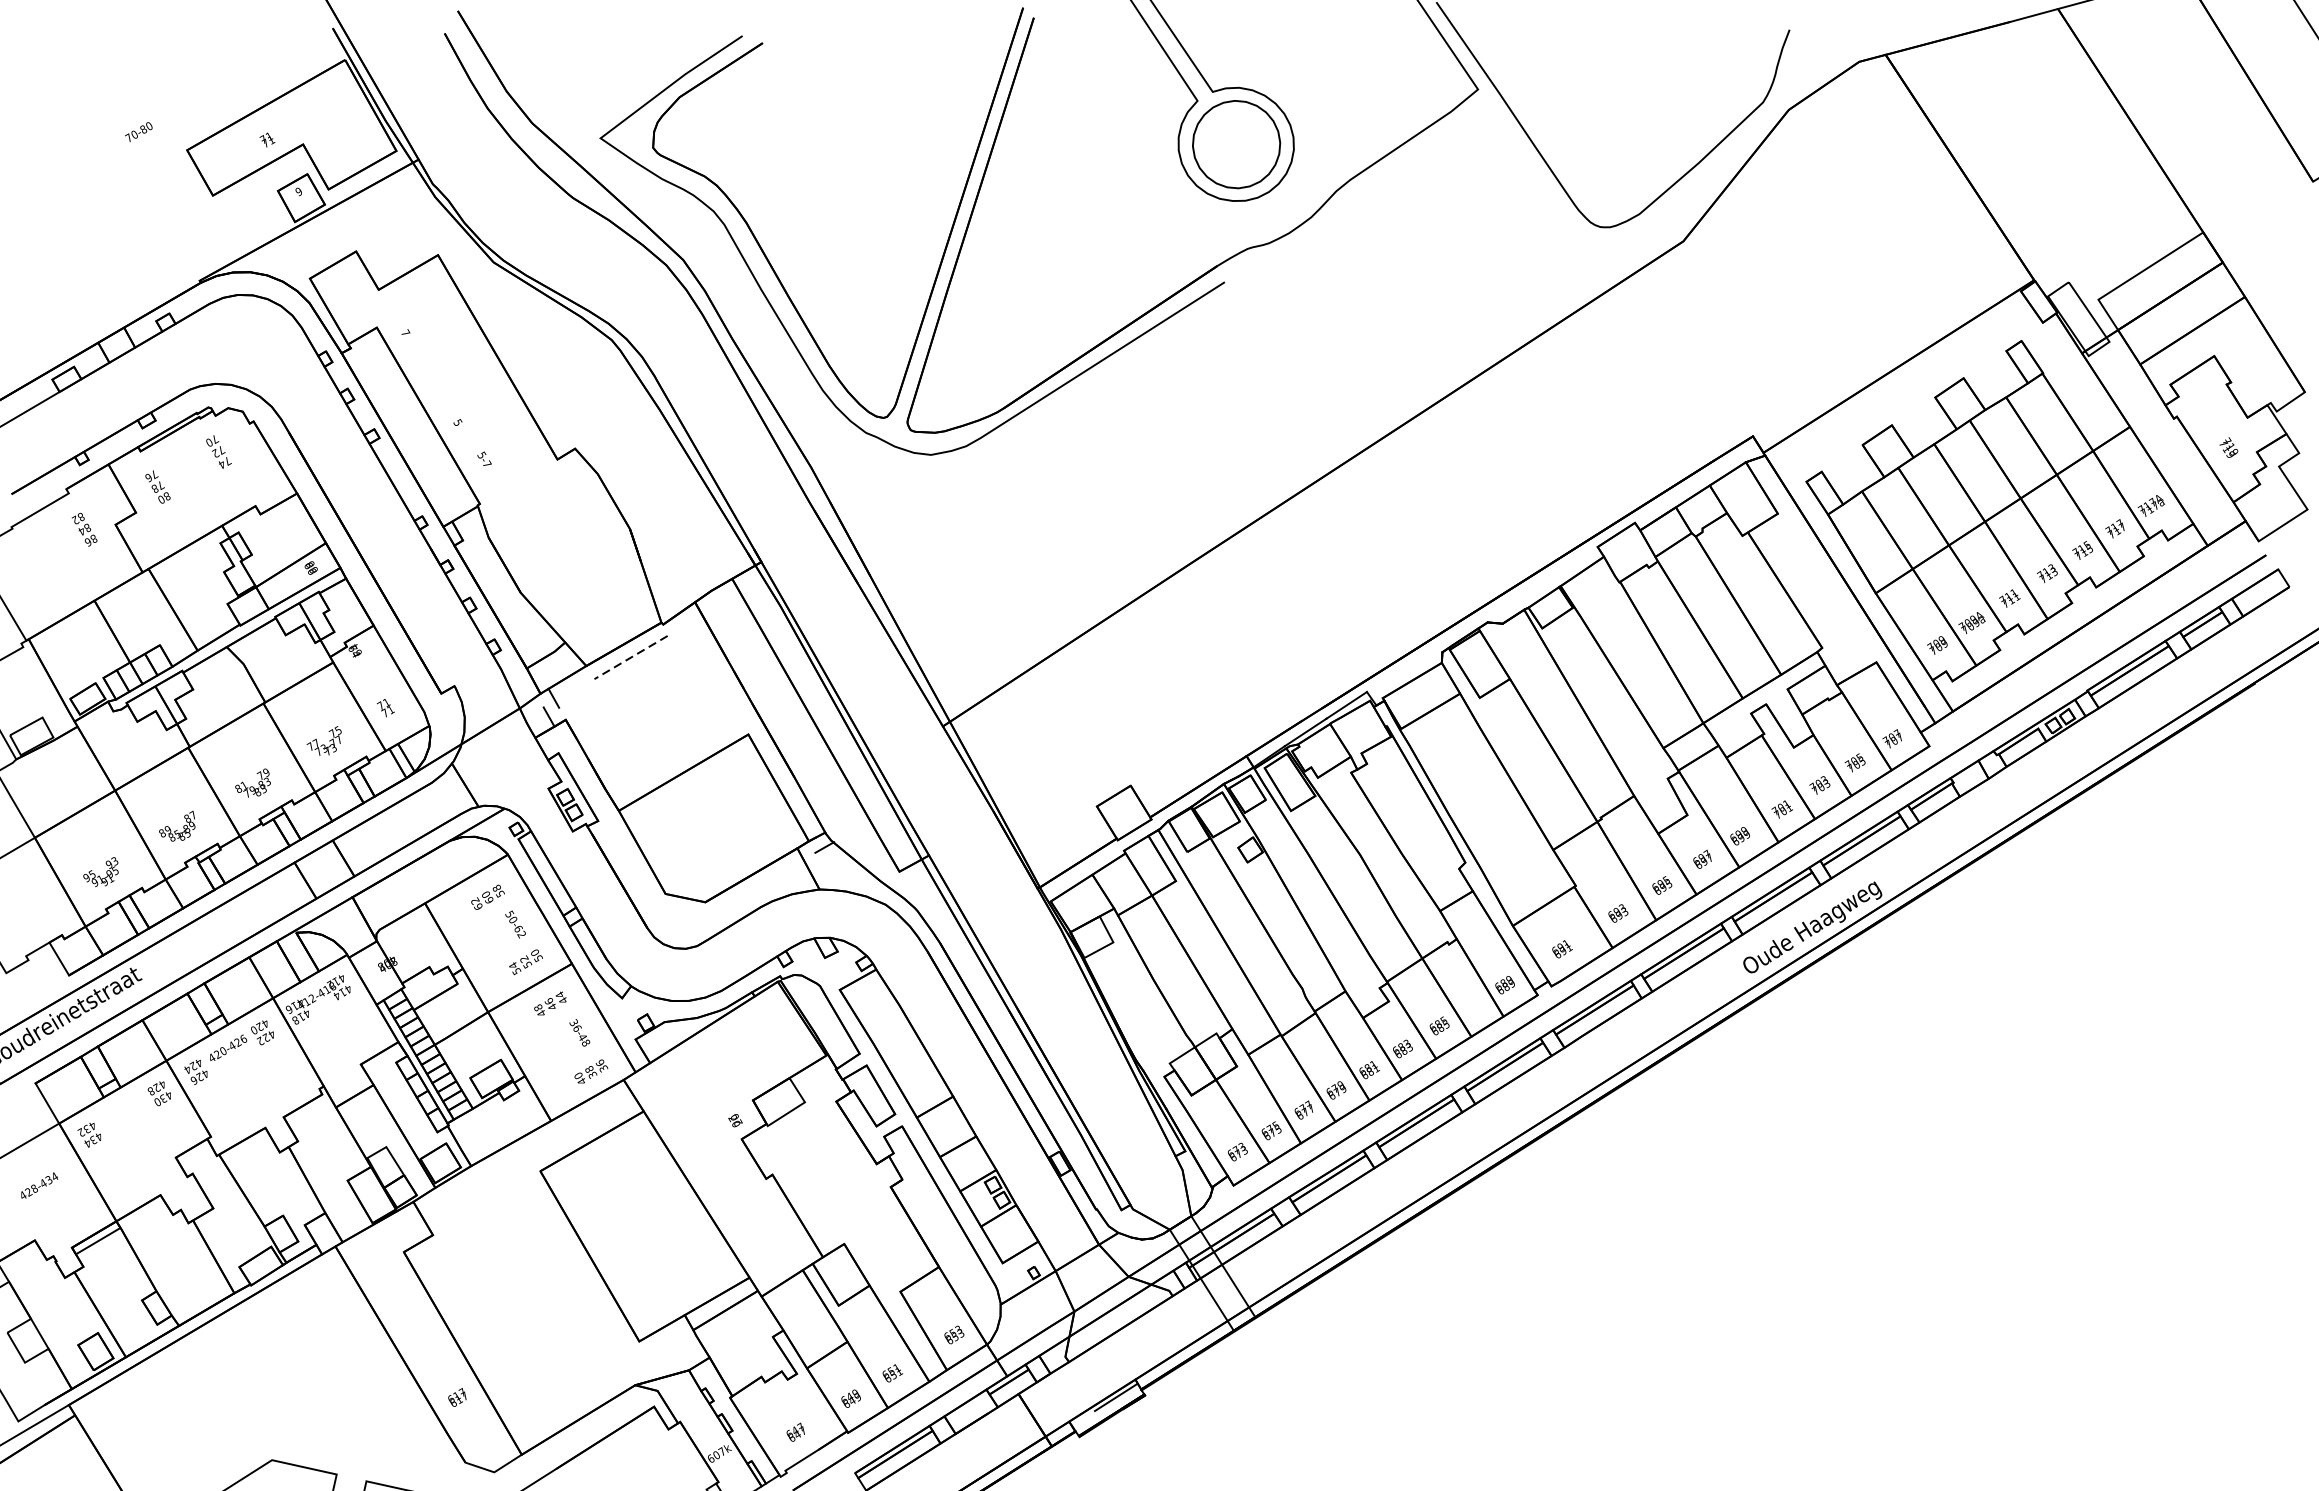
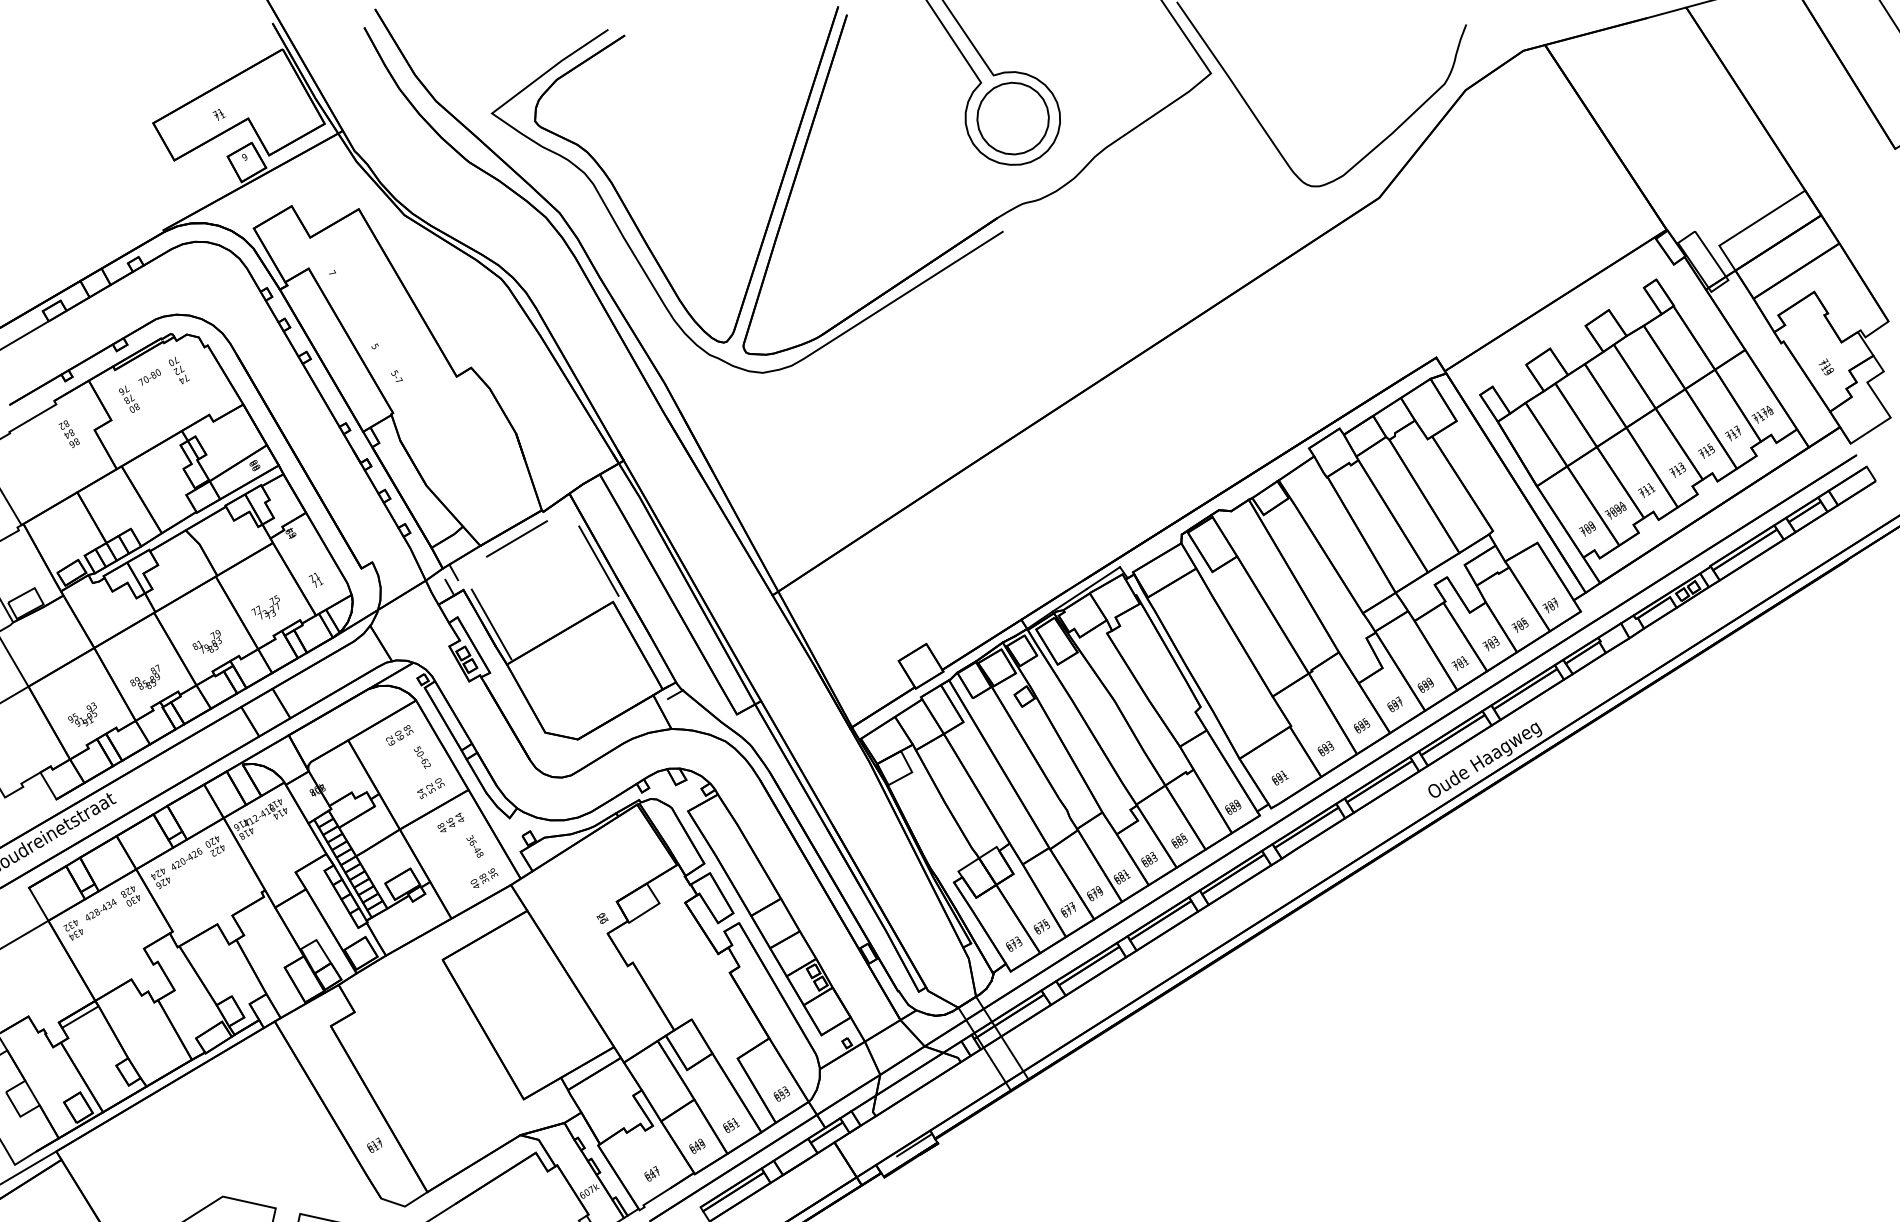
text: (138, 132) -> (149, 377), moved
line: (631, 657) -> (517, 538), dashed -> solid
line: (730, 683) -> (598, 560), added
line: (599, 761) -> (491, 624), added
text: (39, 1185) -> (101, 909), moved

